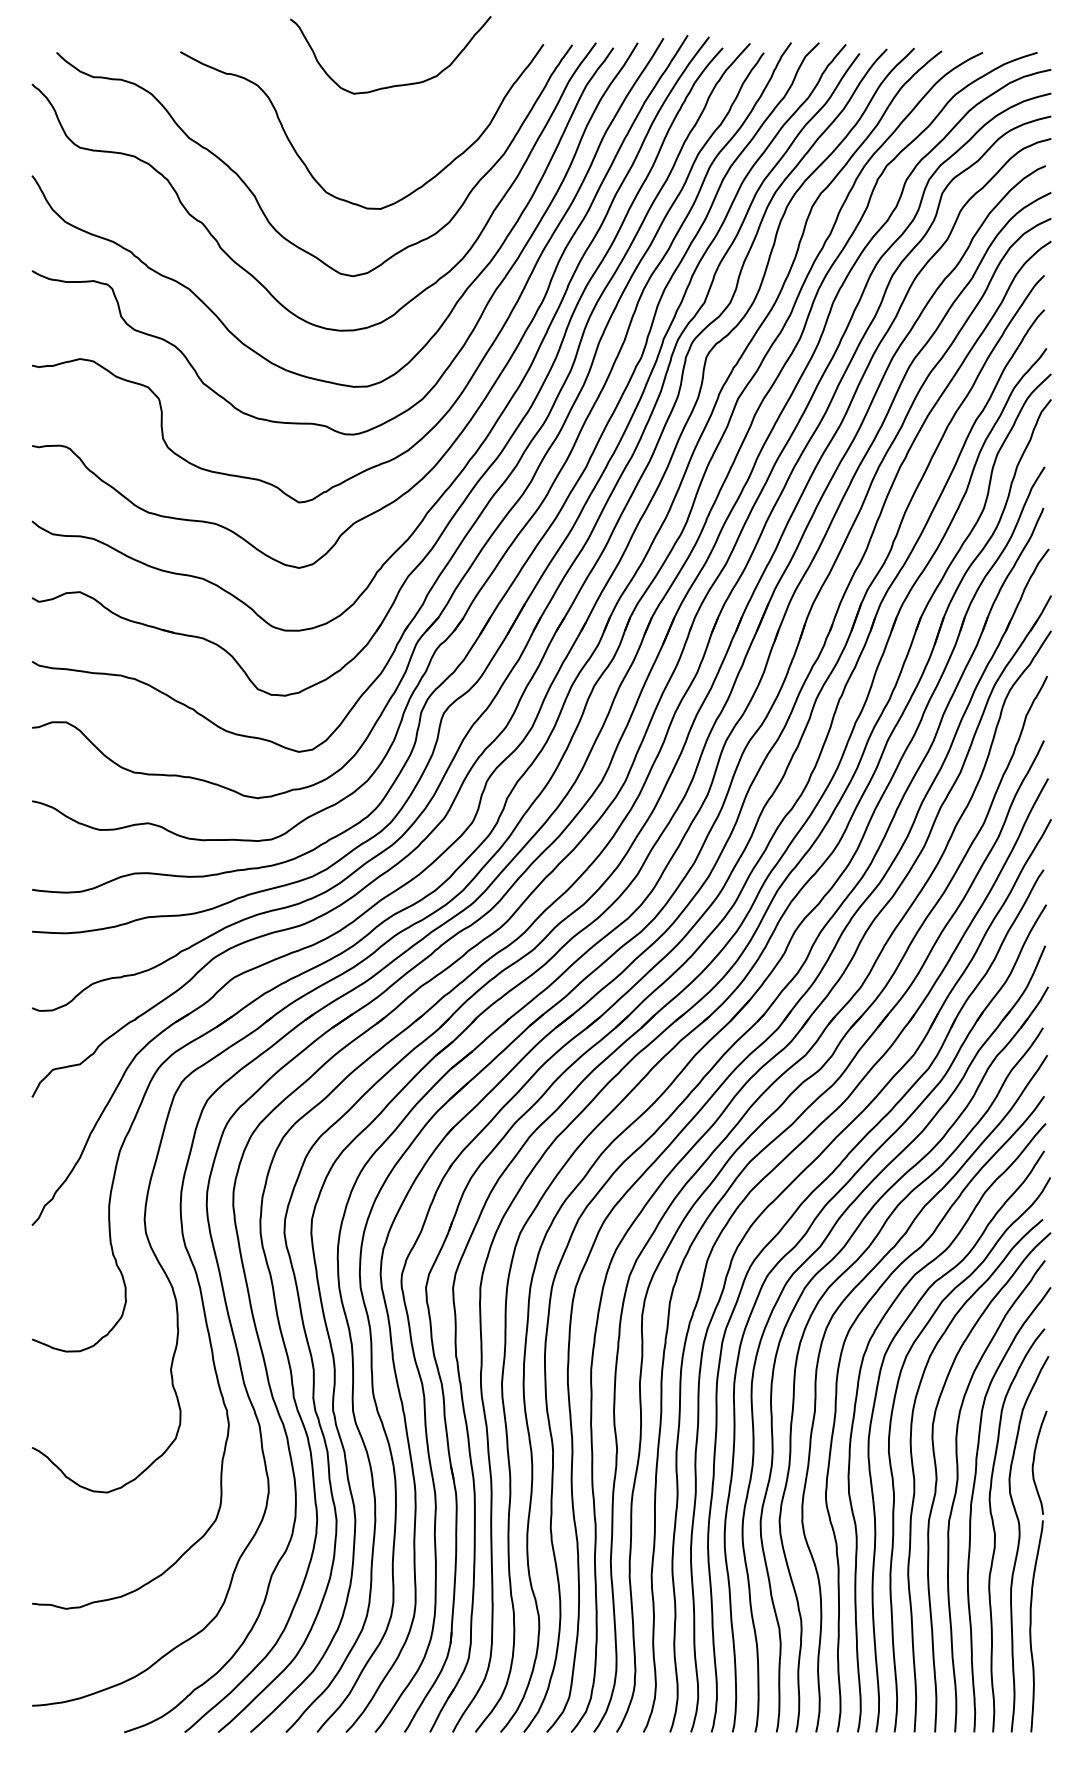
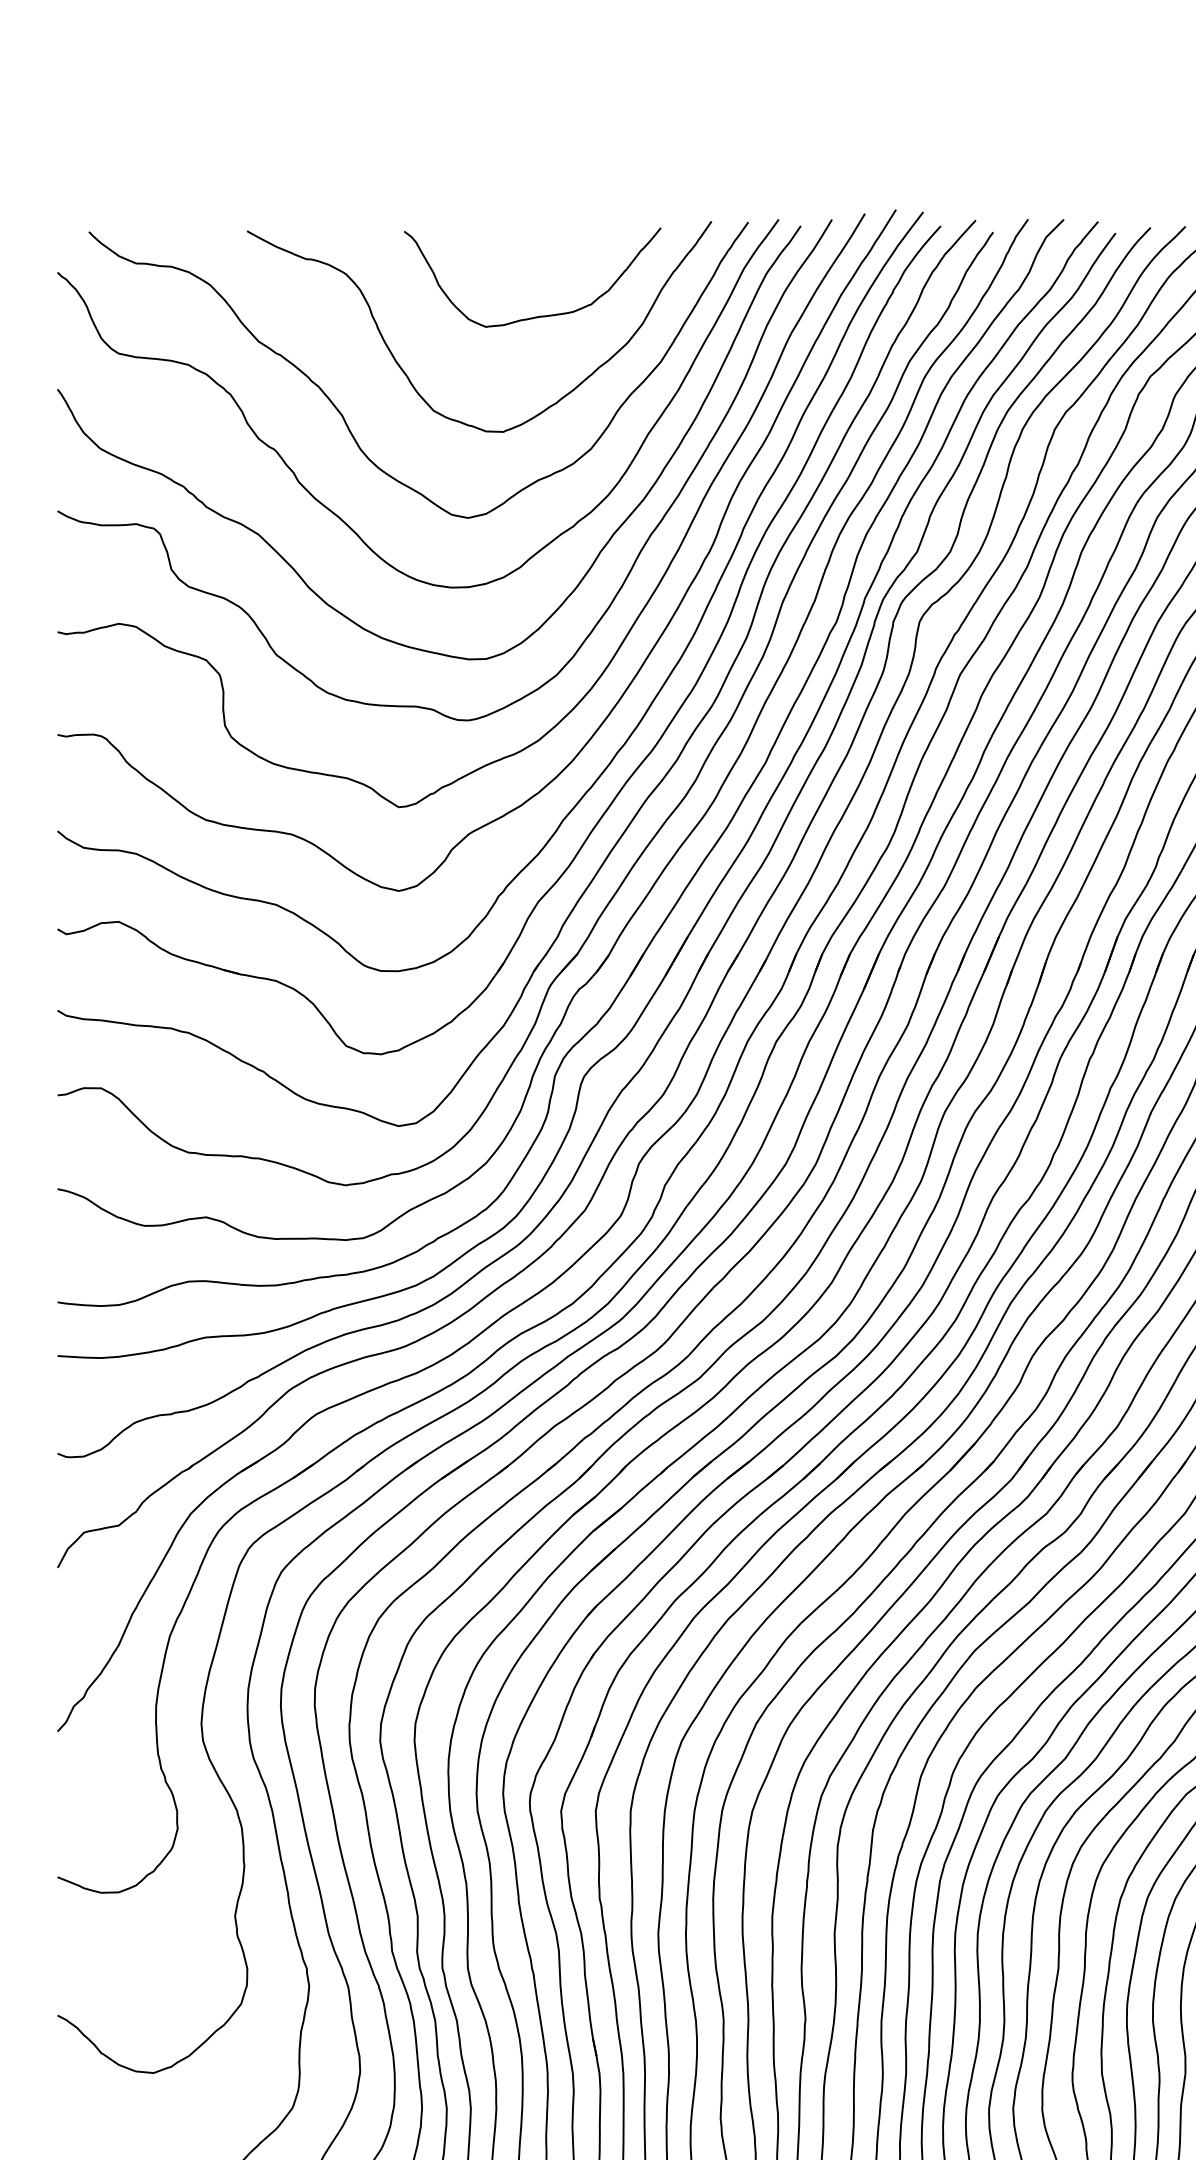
curve: (397, 84) -> (541, 315), moved

